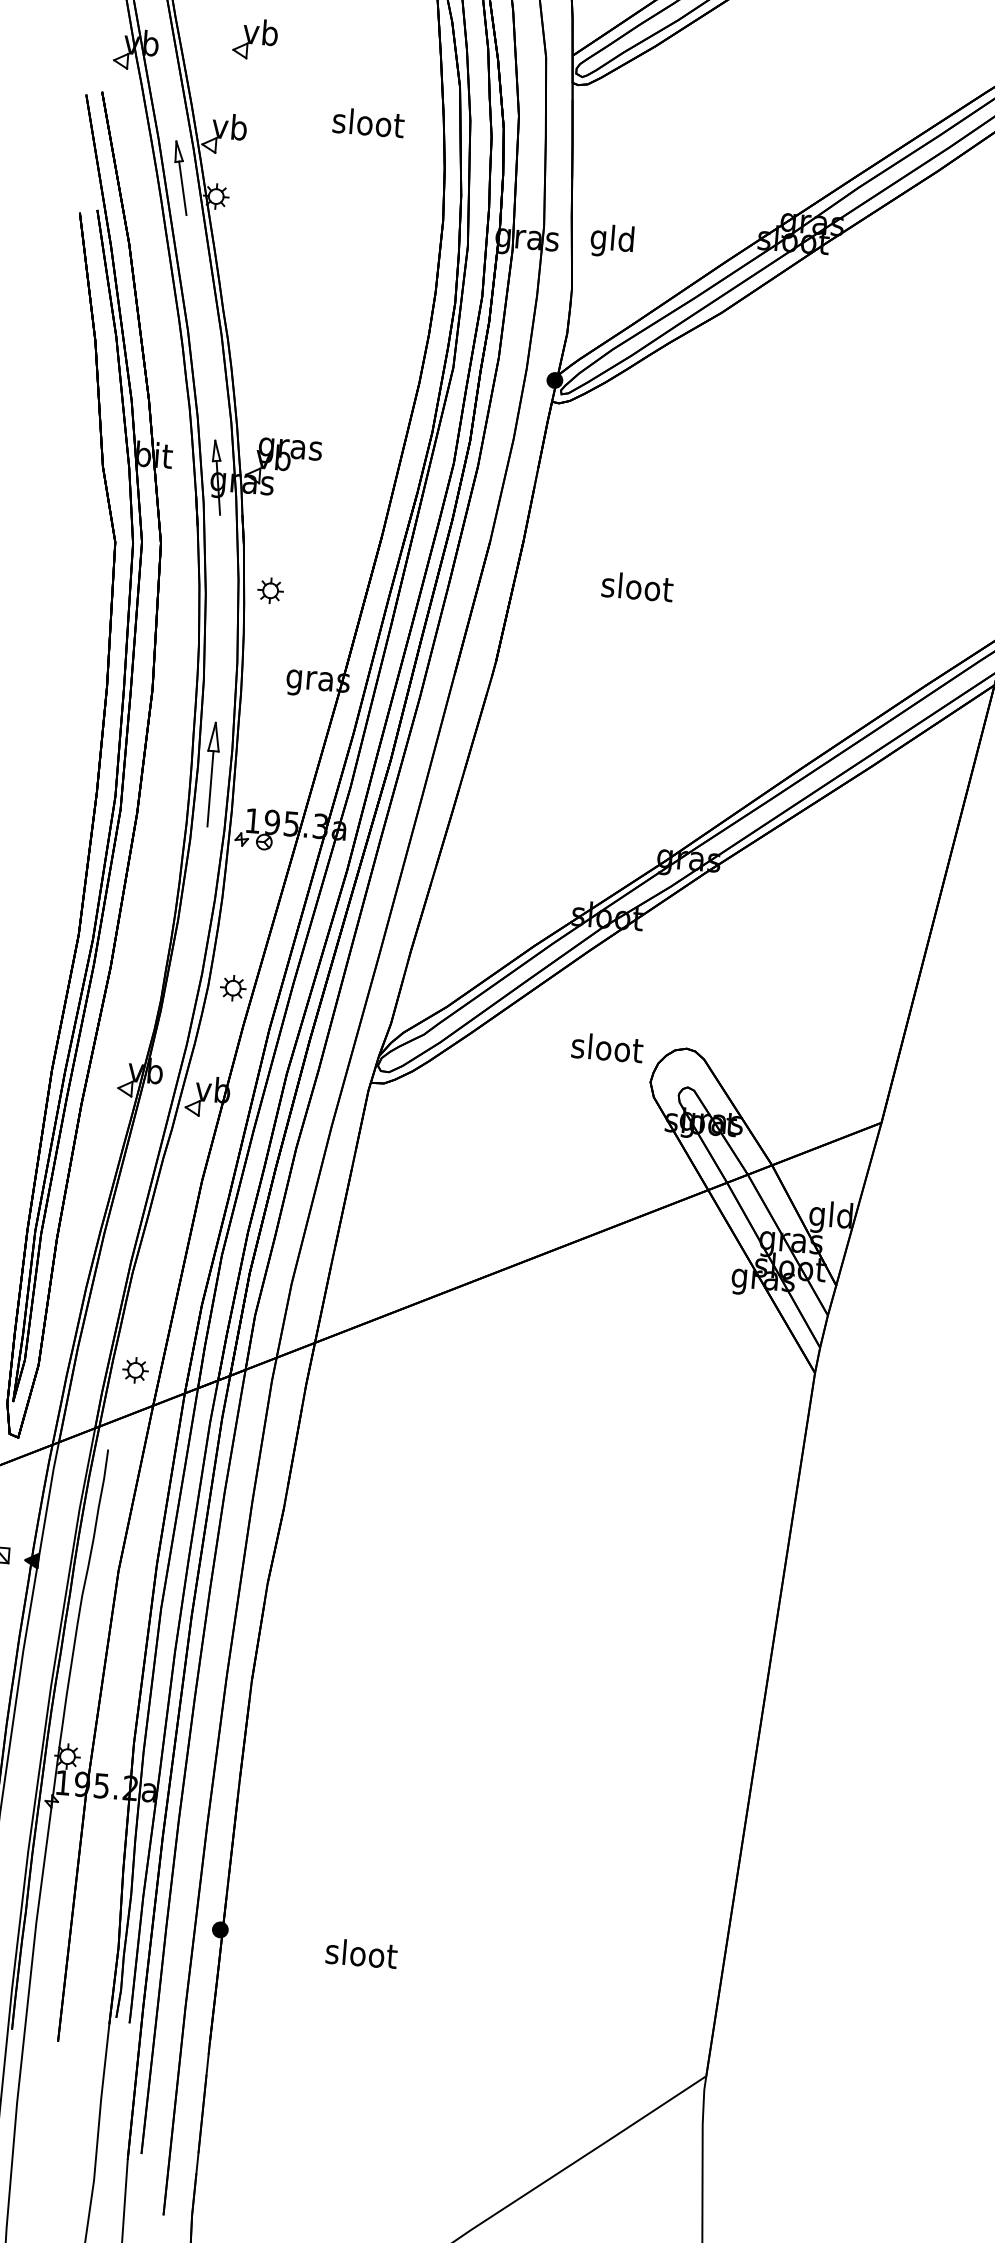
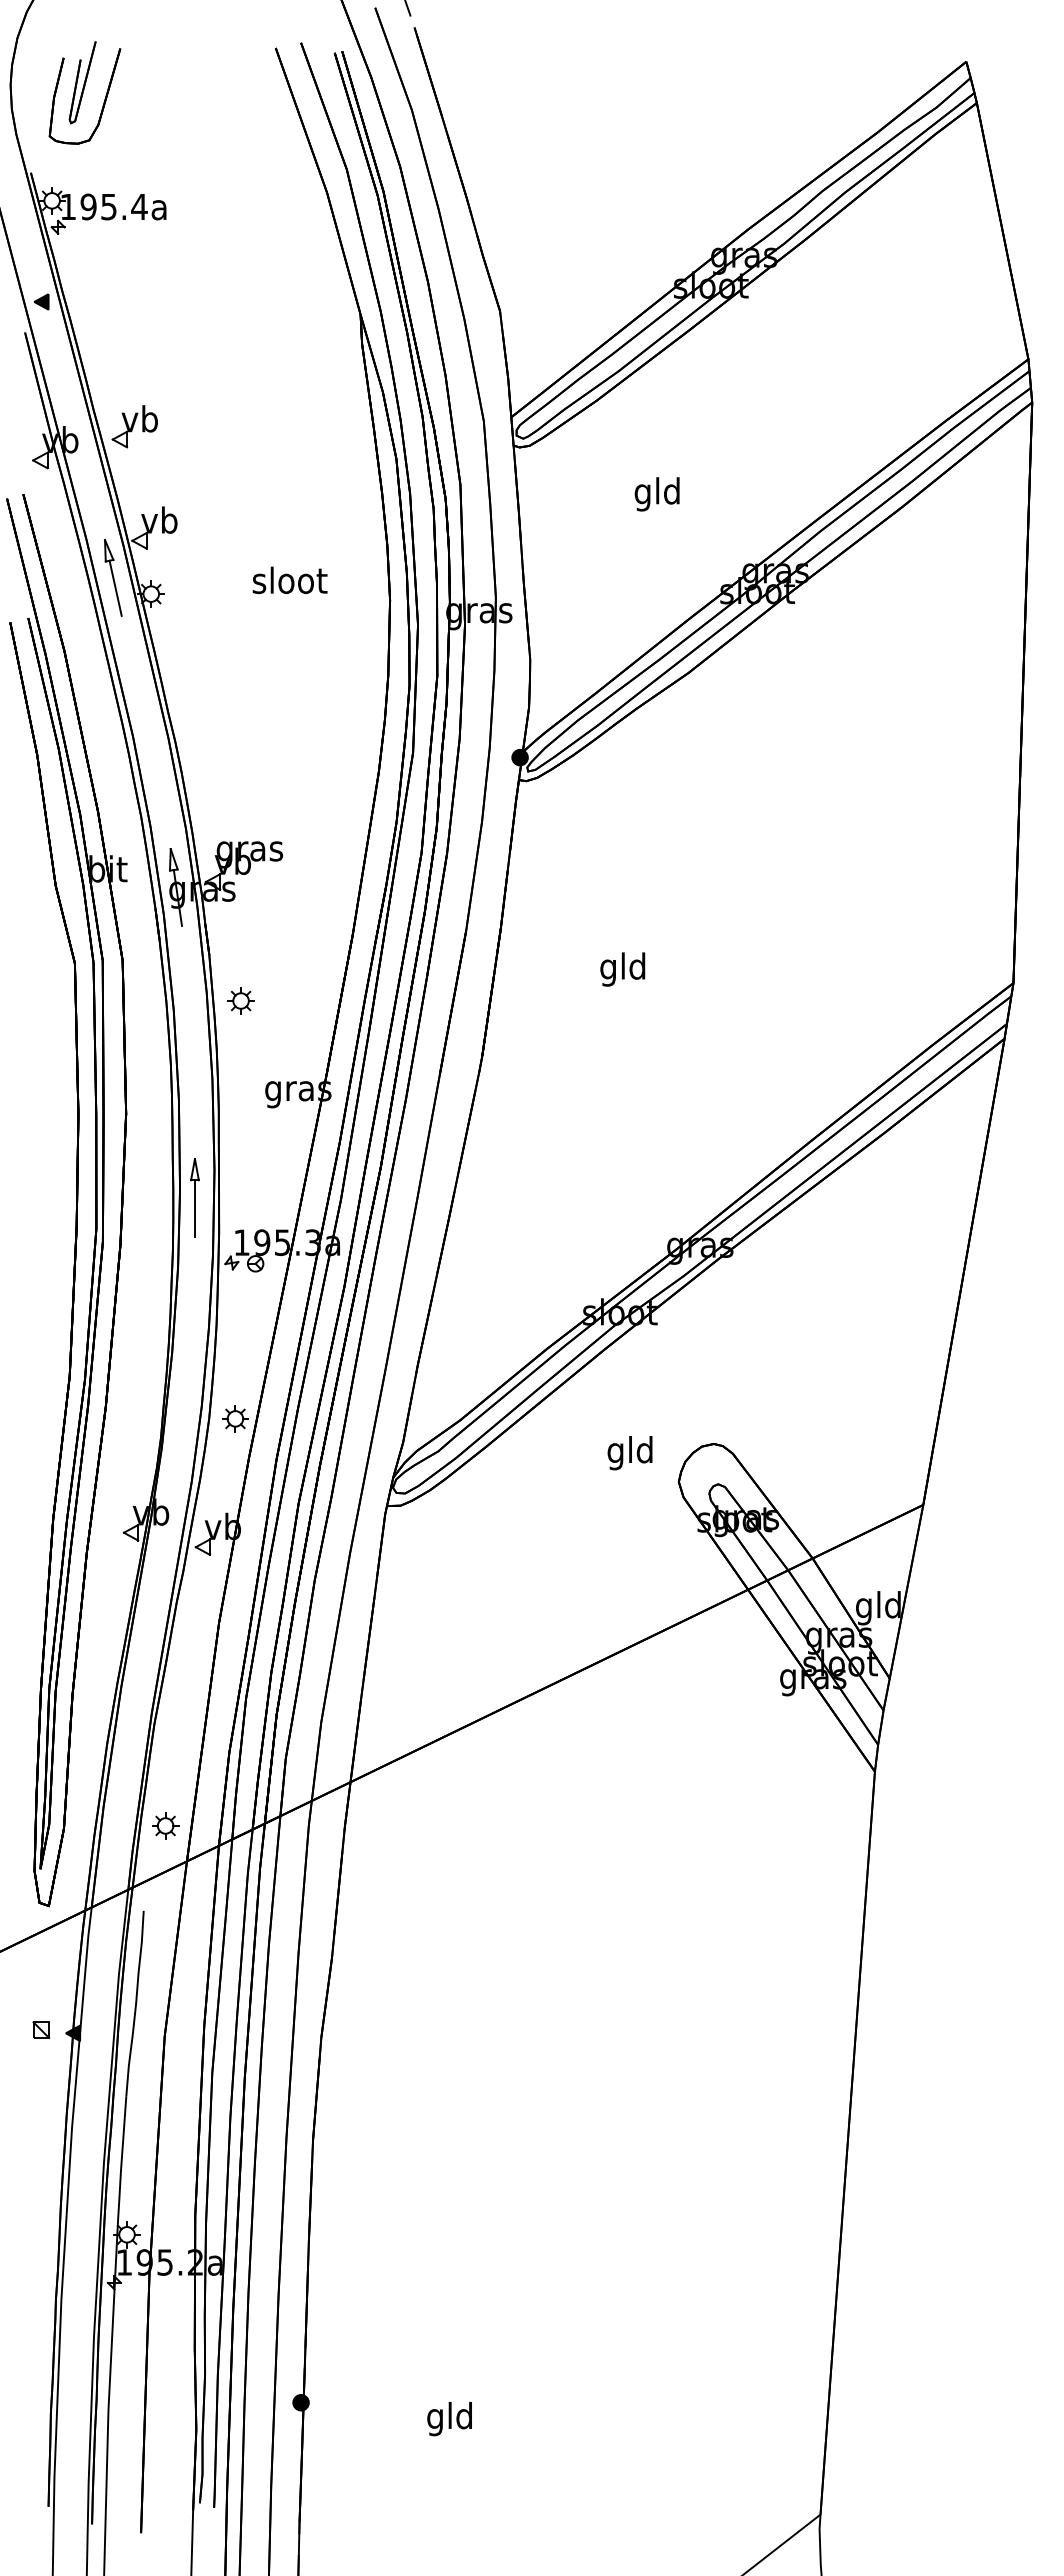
part: (255, 39) -> (134, 426), moved
text: (368, 122) -> (289, 580), moved
text: (611, 241) -> (656, 494), moved
text: (637, 590) -> (623, 969), sloot -> gld
part: (211, 774) -> (194, 1197), size x0.71
text: (606, 1051) -> (630, 1453), sloot -> gld
text: (361, 1957) -> (450, 2419), sloot -> gld

